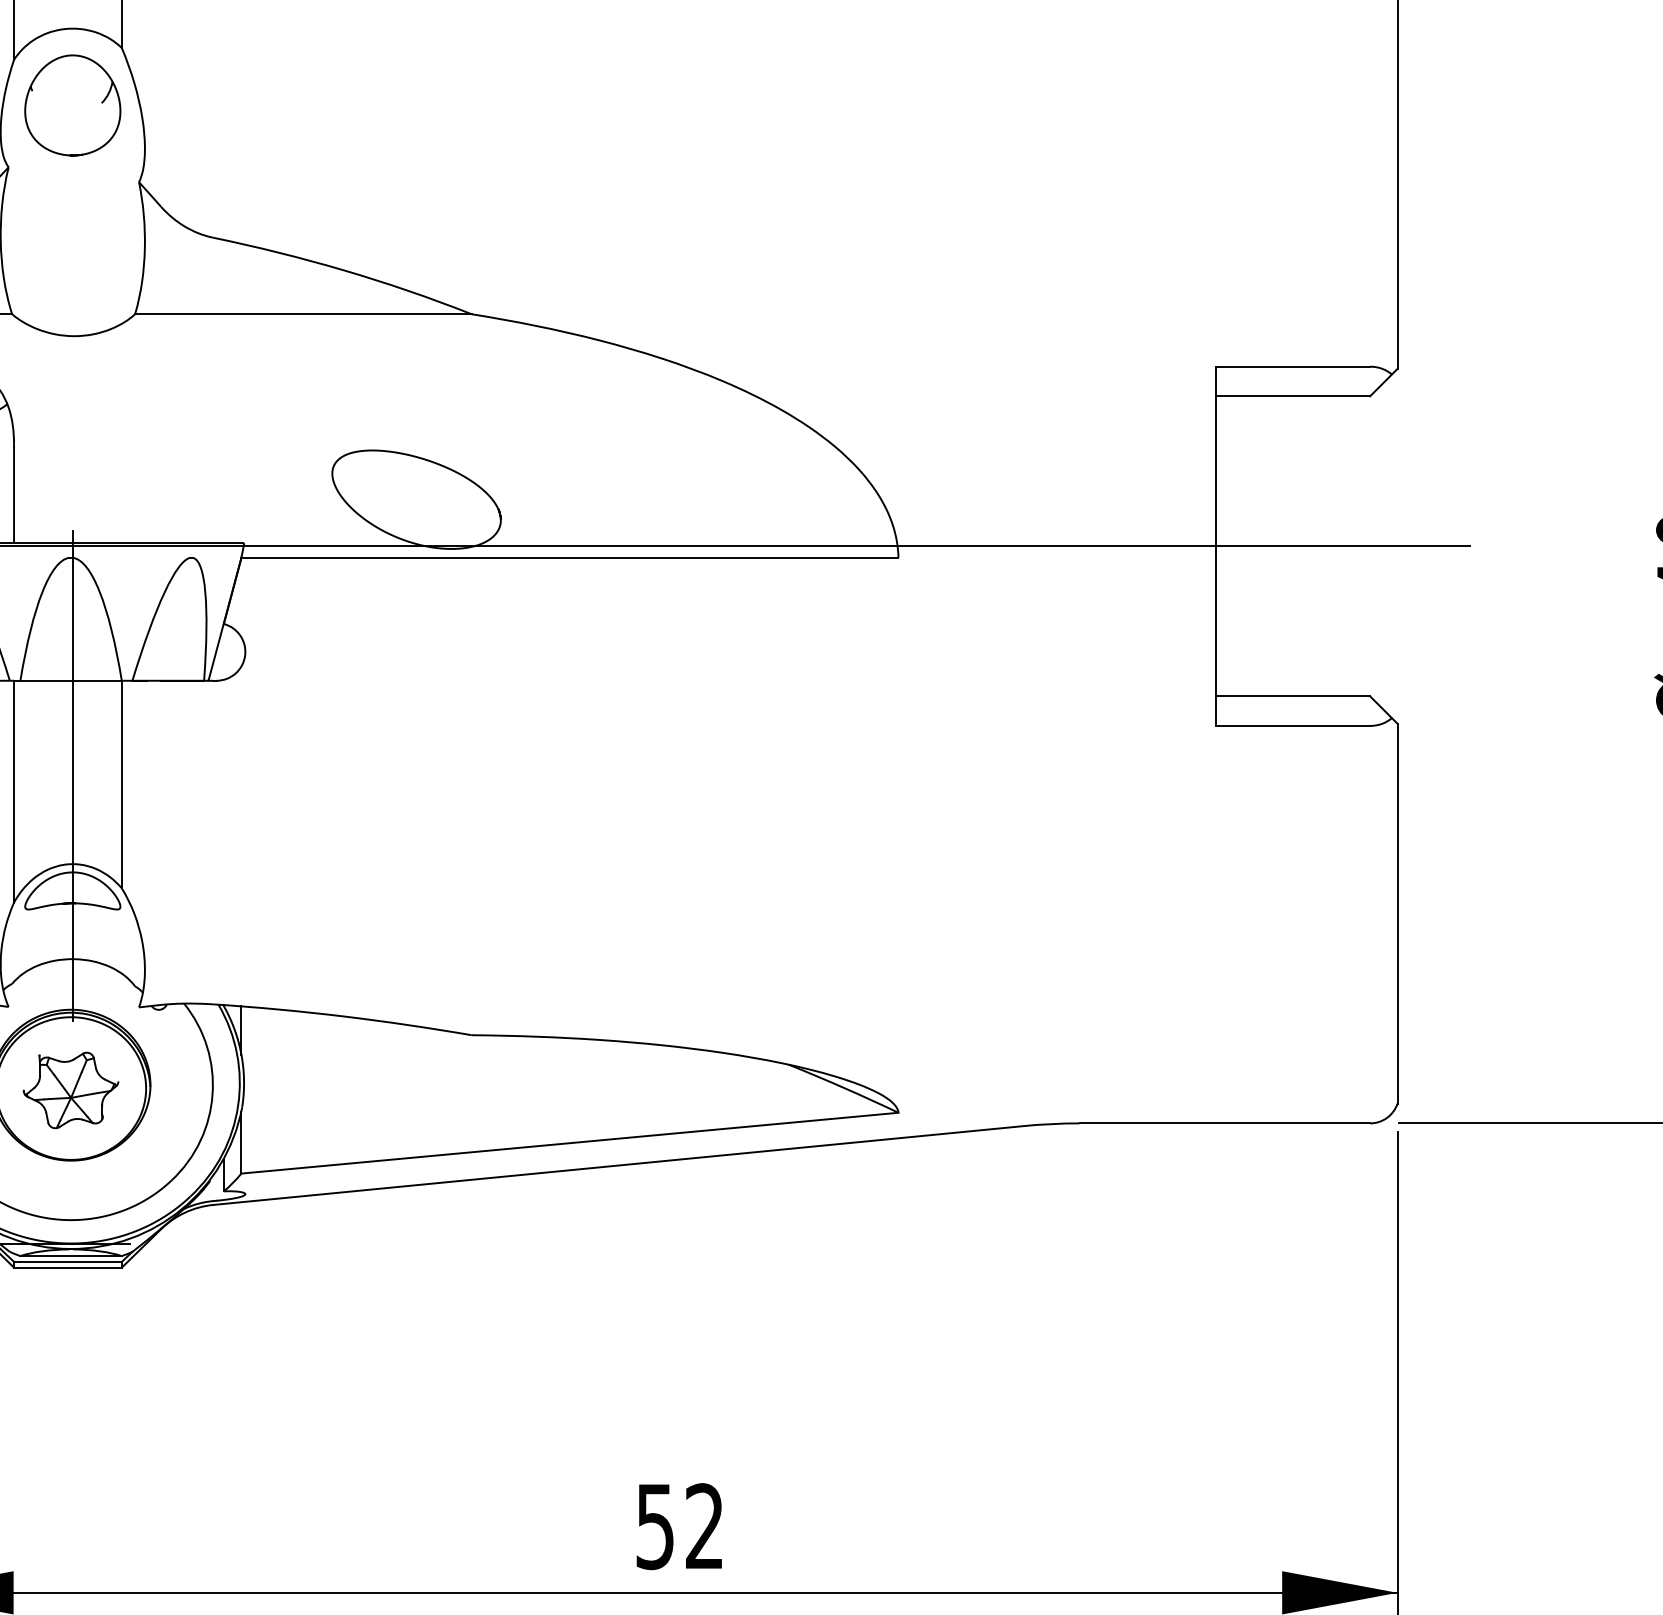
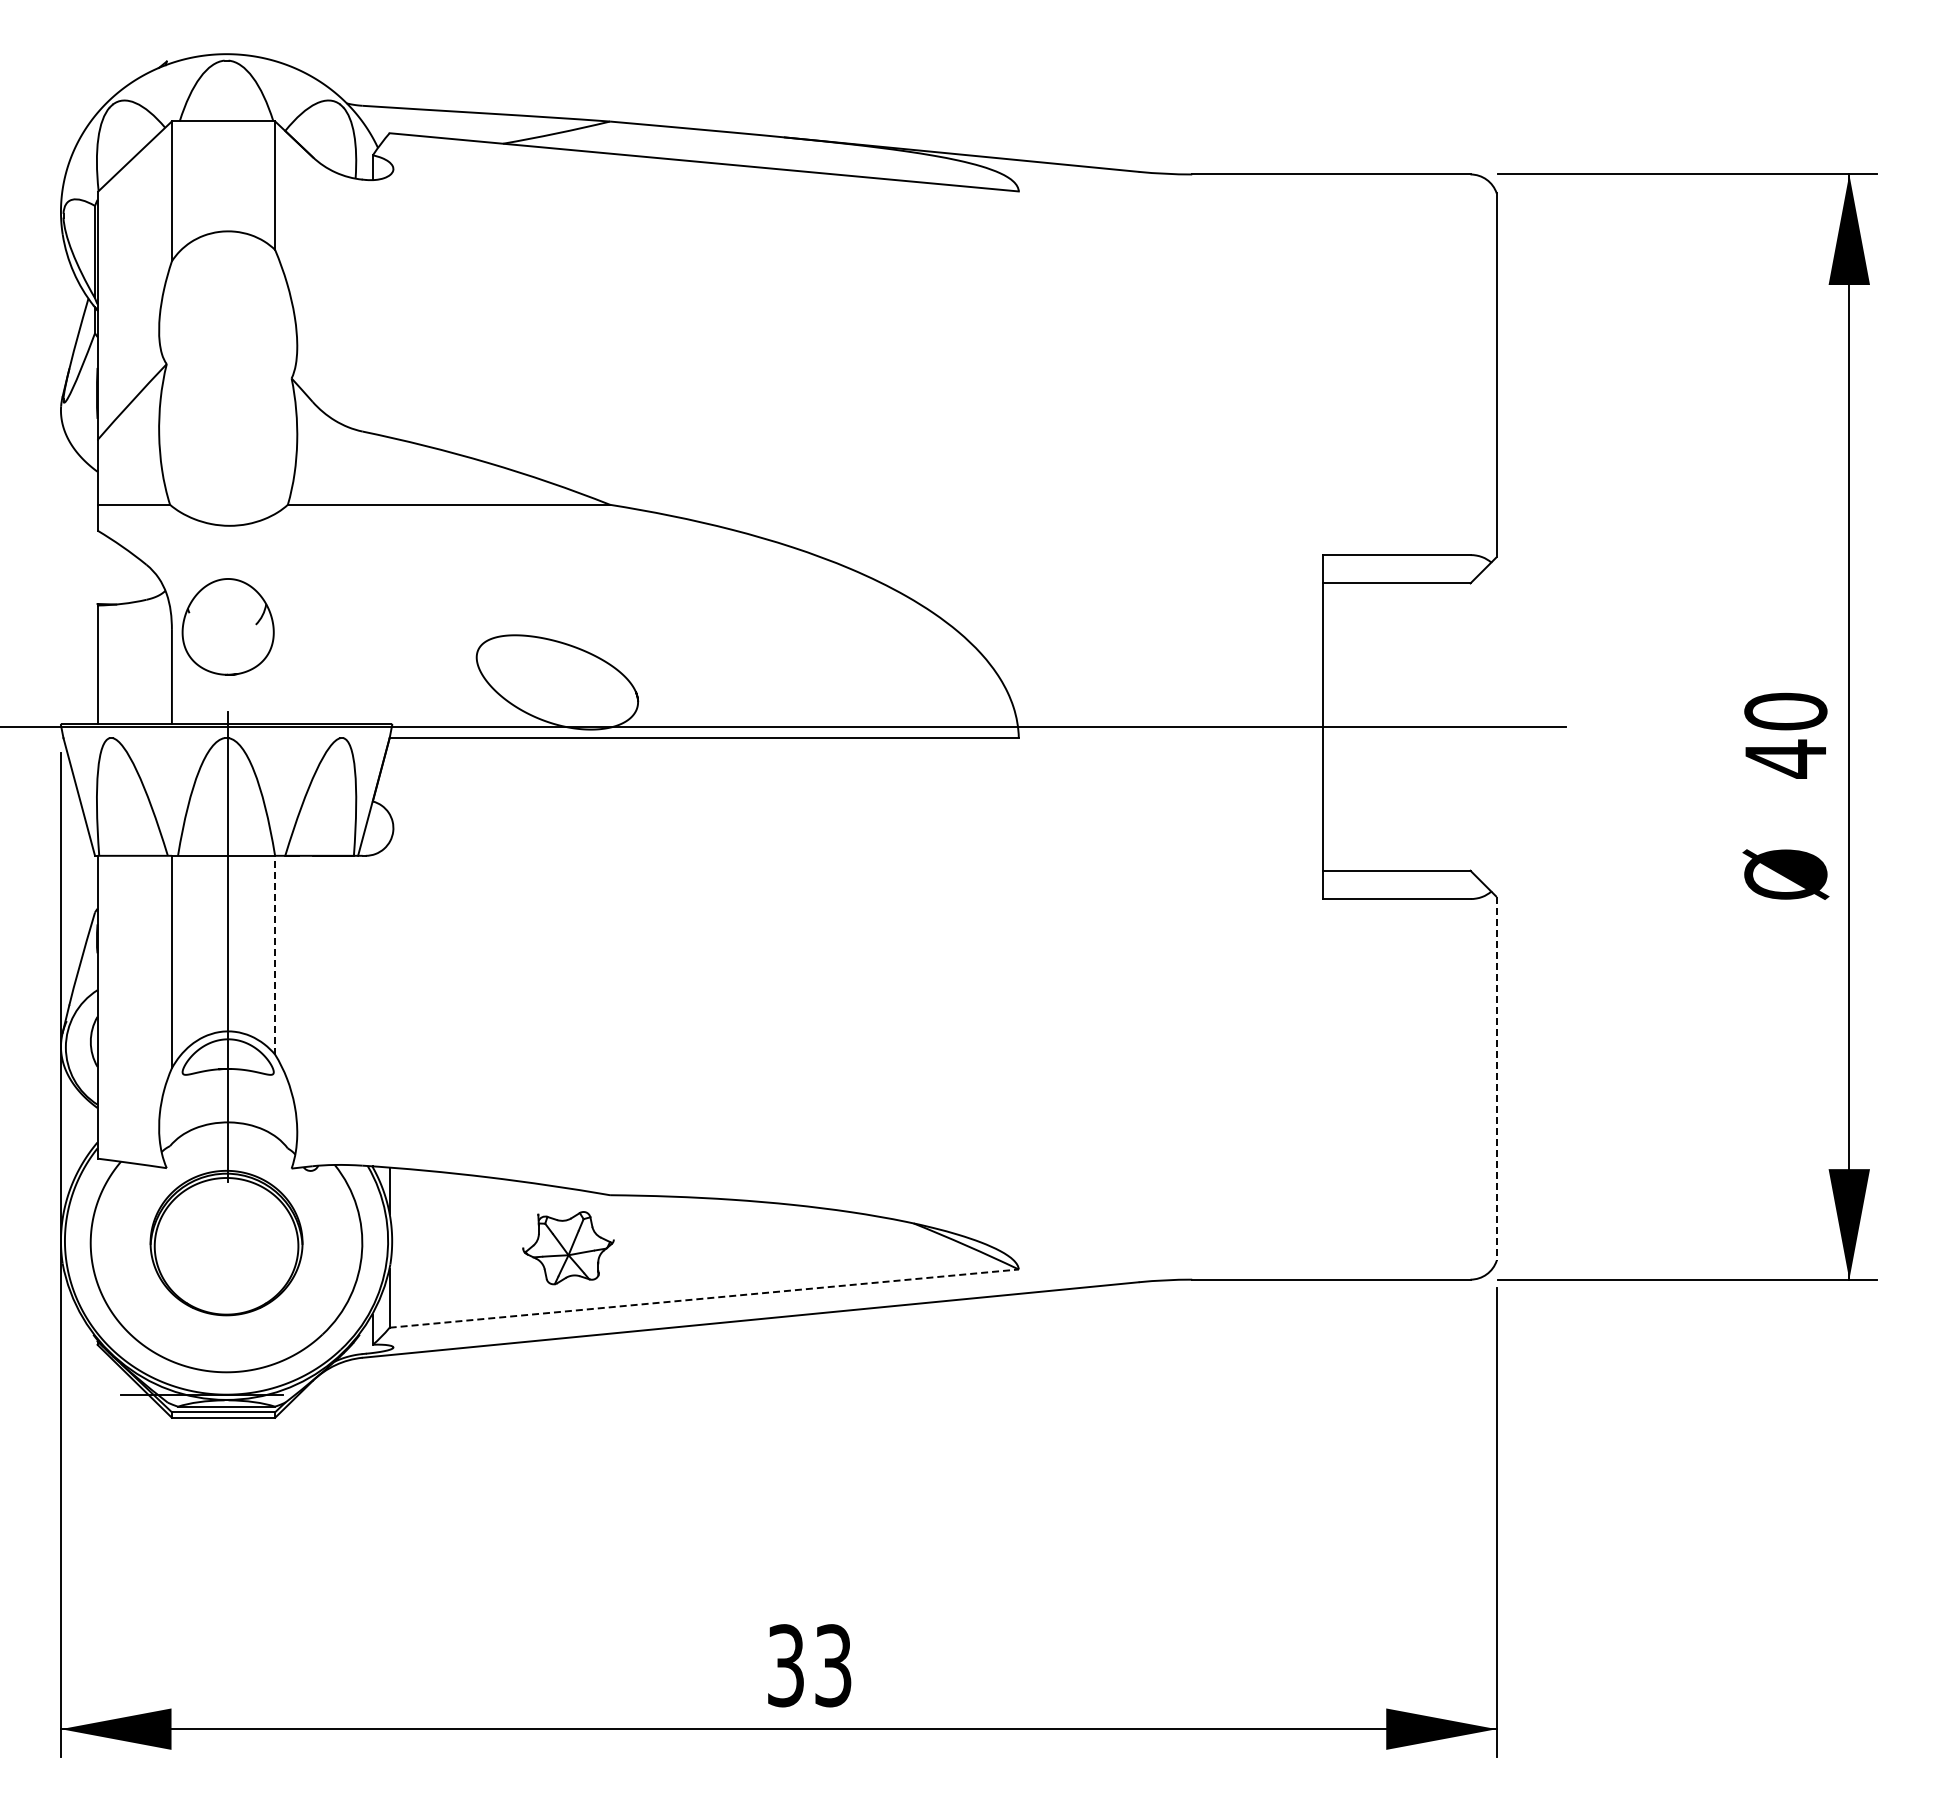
part: (72, 105) -> (227, 626), moved
line: (122, 783) -> (275, 954), solid -> dashed
line: (1397, 913) -> (1496, 1078), solid -> dashed
part: (71, 1090) -> (568, 1248), moved
line: (570, 1143) -> (704, 1298), solid -> dashed
text: (679, 1526) -> (809, 1665), 52 -> 33

